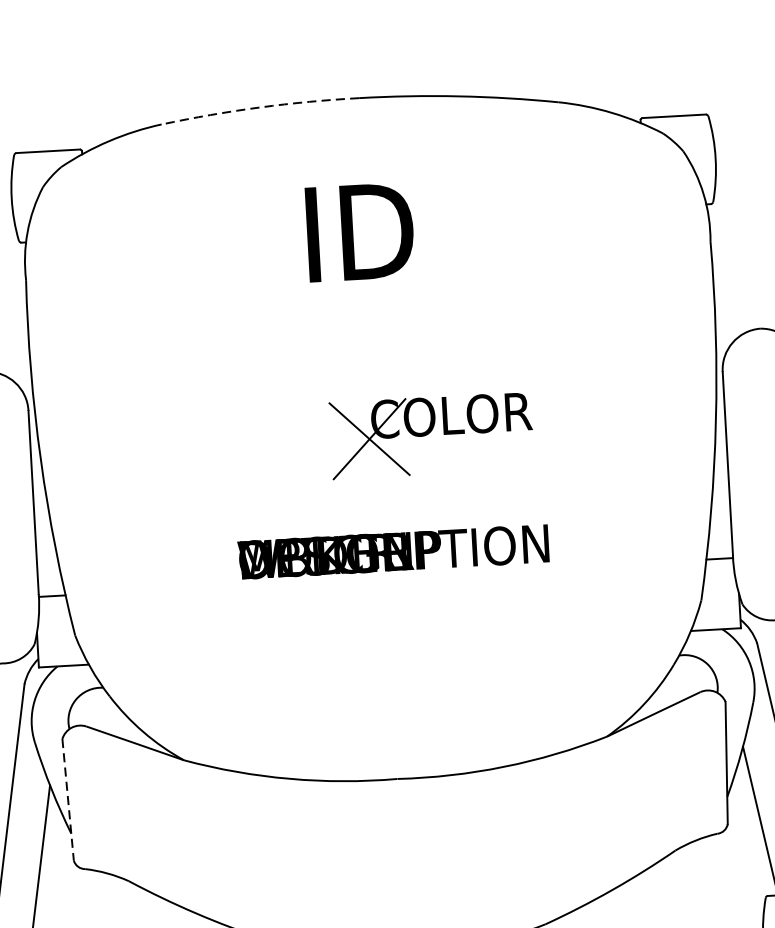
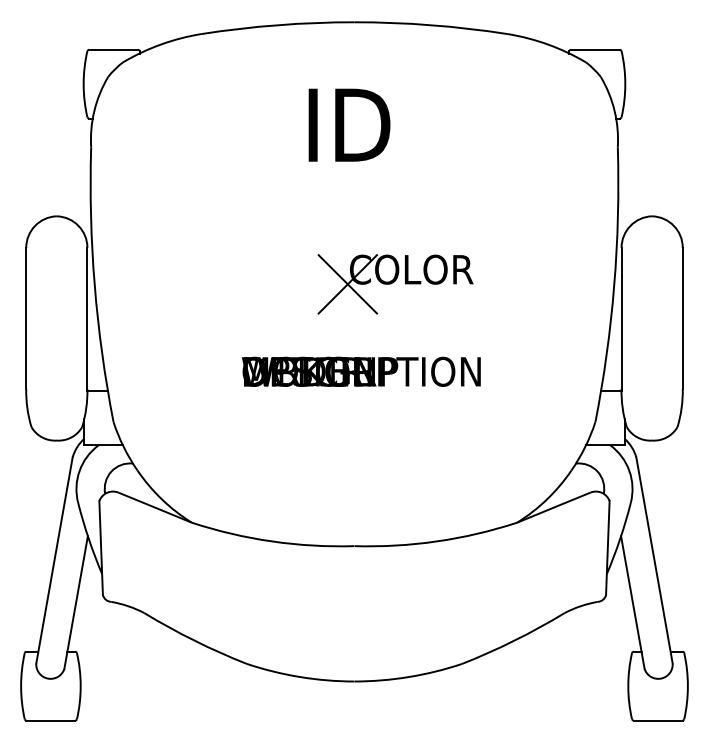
arc: (259, 107) -> (277, 25), dashed -> solid
line: (68, 800) -> (101, 548), dashed -> solid

